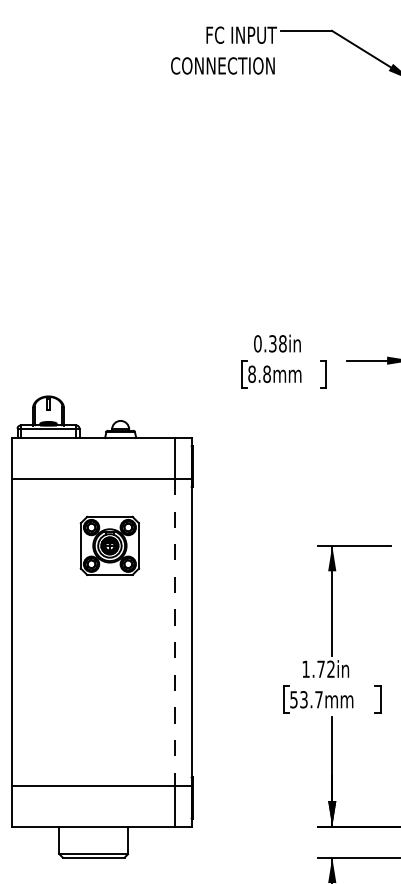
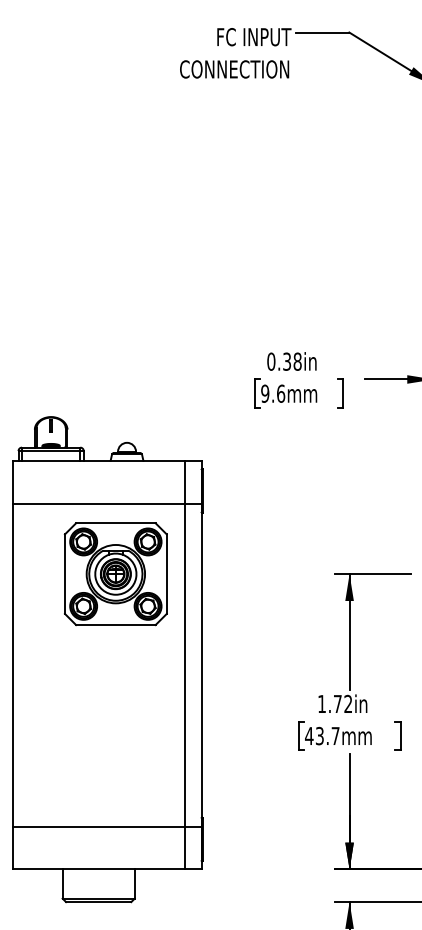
text: (259, 374) -> (273, 393), 8.8mm -> 9.6mm
part: (109, 546) -> (115, 574), size x1.67
line: (175, 632) -> (184, 665), dashed -> solid
text: (294, 700) -> (309, 736), 53.7mm -> 43.7mm

